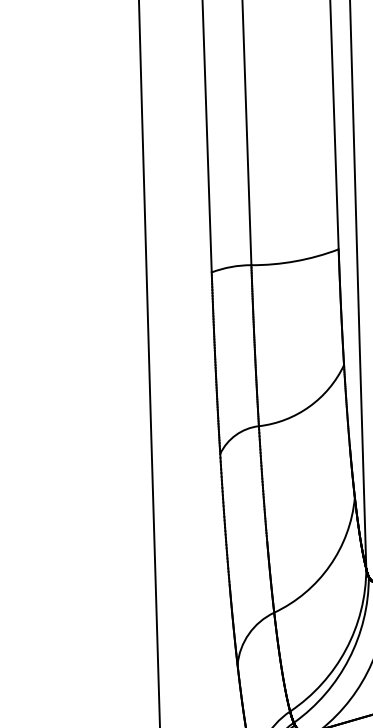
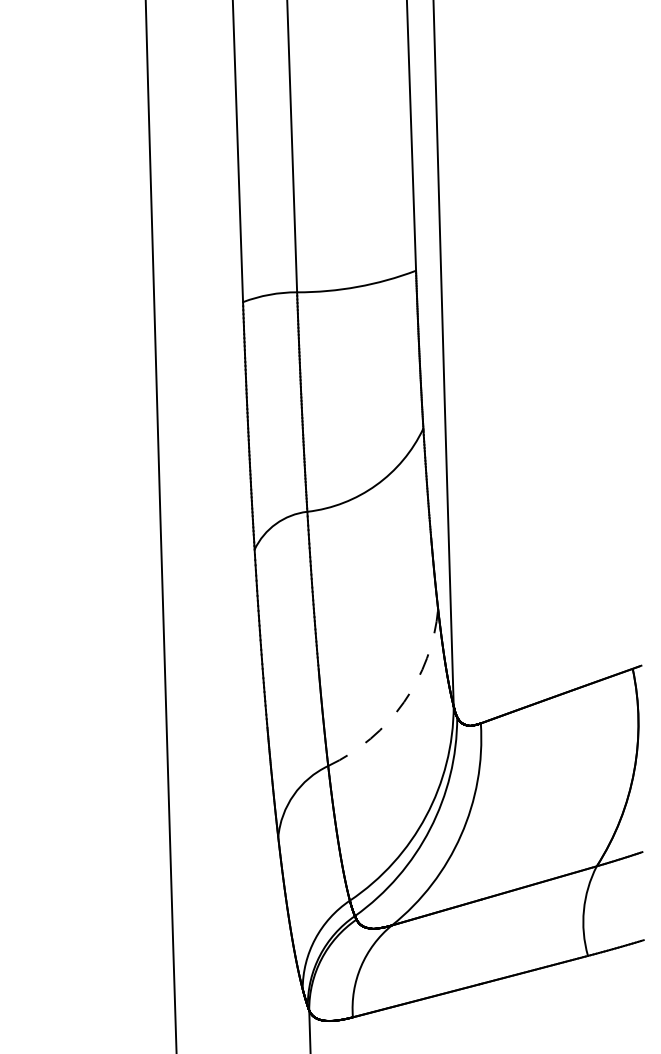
arc: (330, 566) -> (404, 702), solid -> dashed

